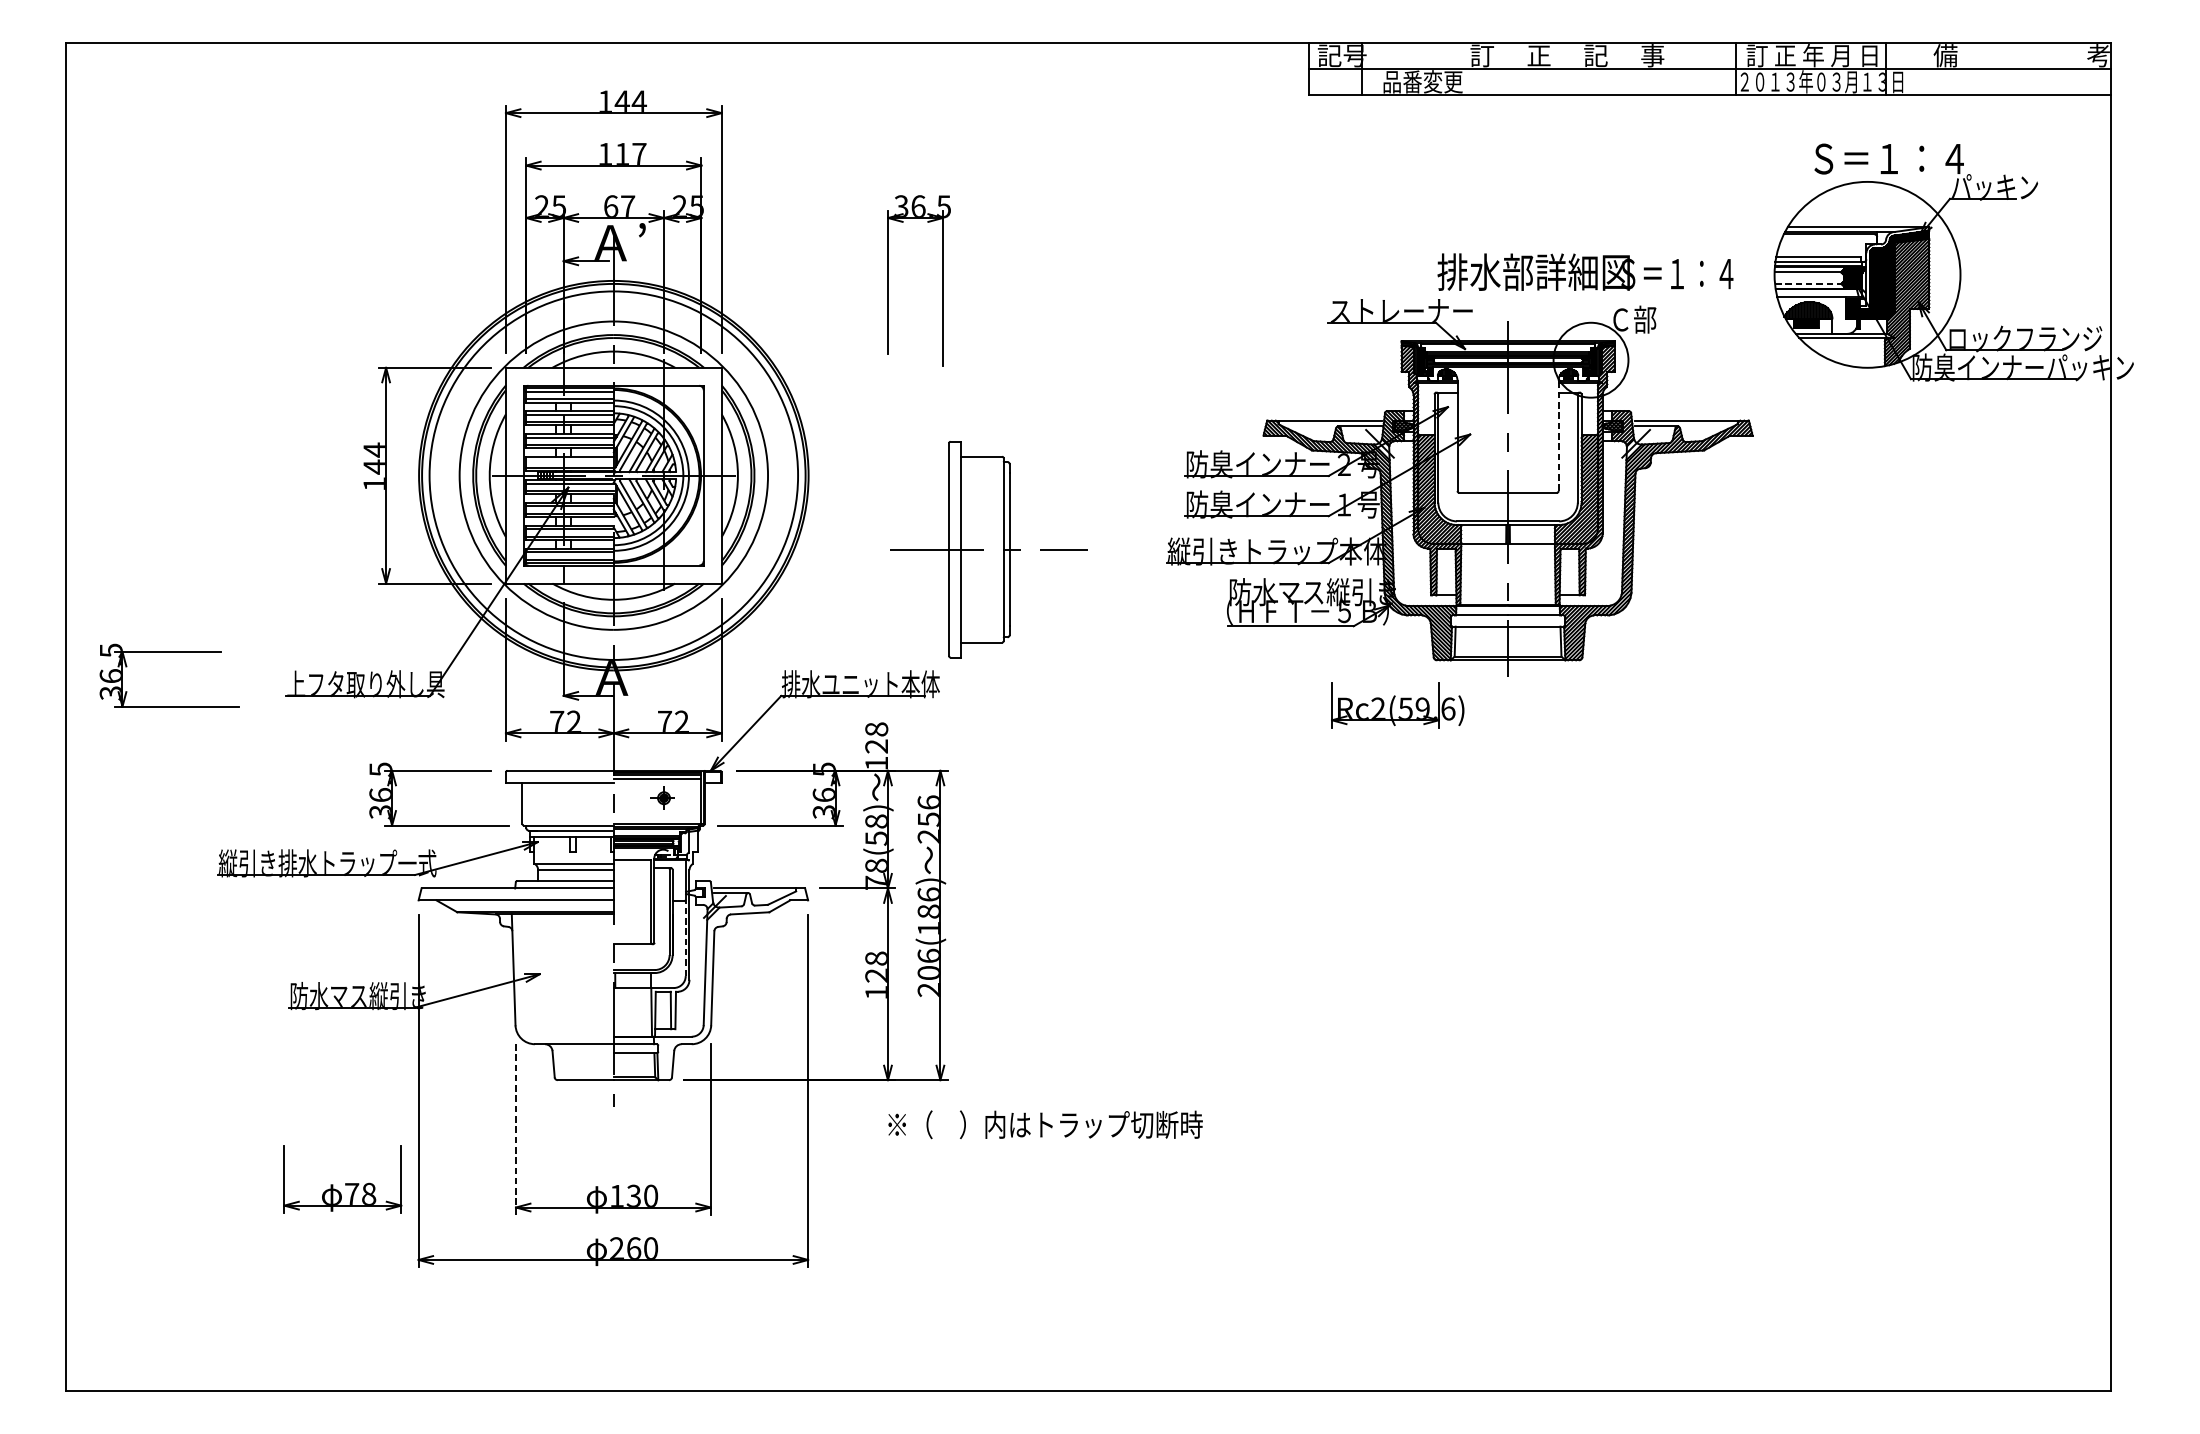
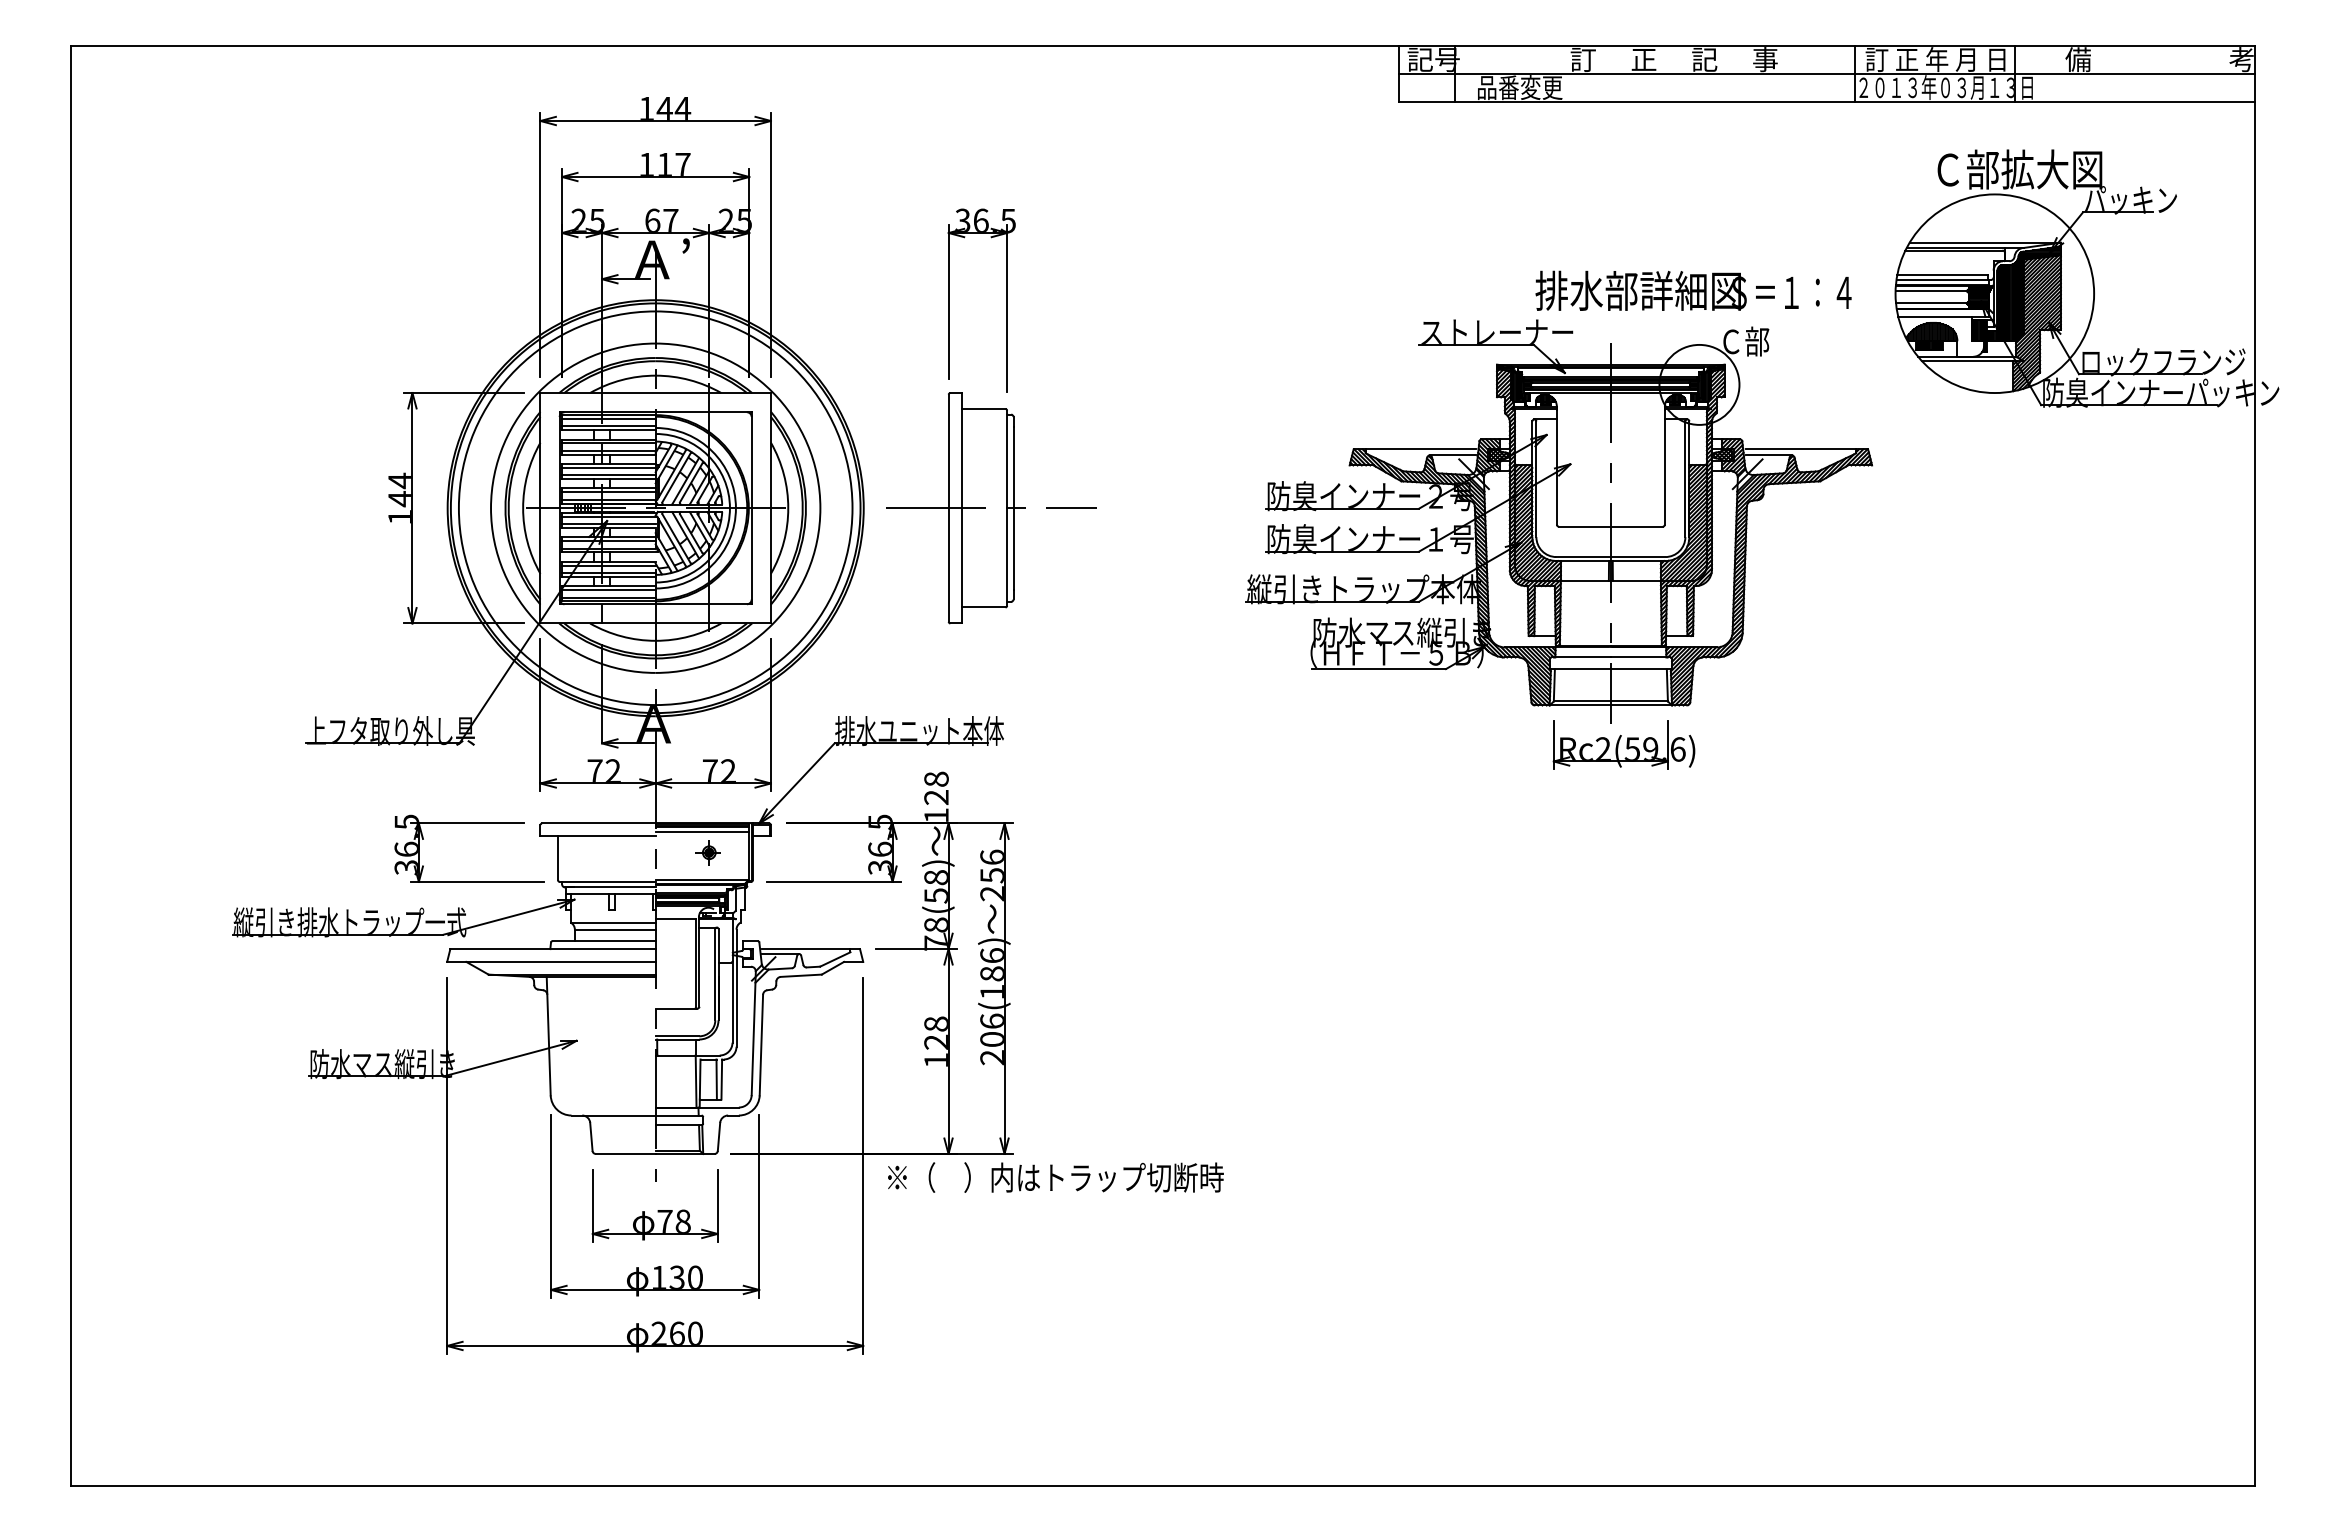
text: (1890, 158) -> (2019, 169), Ｓ＝１：４ -> Ｃ部拡大図
line: (1808, 284) -> (1931, 303), dashed -> solid
line: (1558, 435) -> (1664, 465), dashed -> solid
line: (569, 460) -> (608, 492), added
part: (989, 549) -> (991, 508), moved
part: (169, 651) -> (181, 696), removed
part: (1397, 704) -> (1623, 744), moved
line: (685, 937) -> (732, 1001), dashed -> solid
text: (1045, 1124) -> (1055, 1177), moved
line: (516, 1130) -> (551, 1207), dashed -> solid
part: (342, 1179) -> (654, 1205), moved

